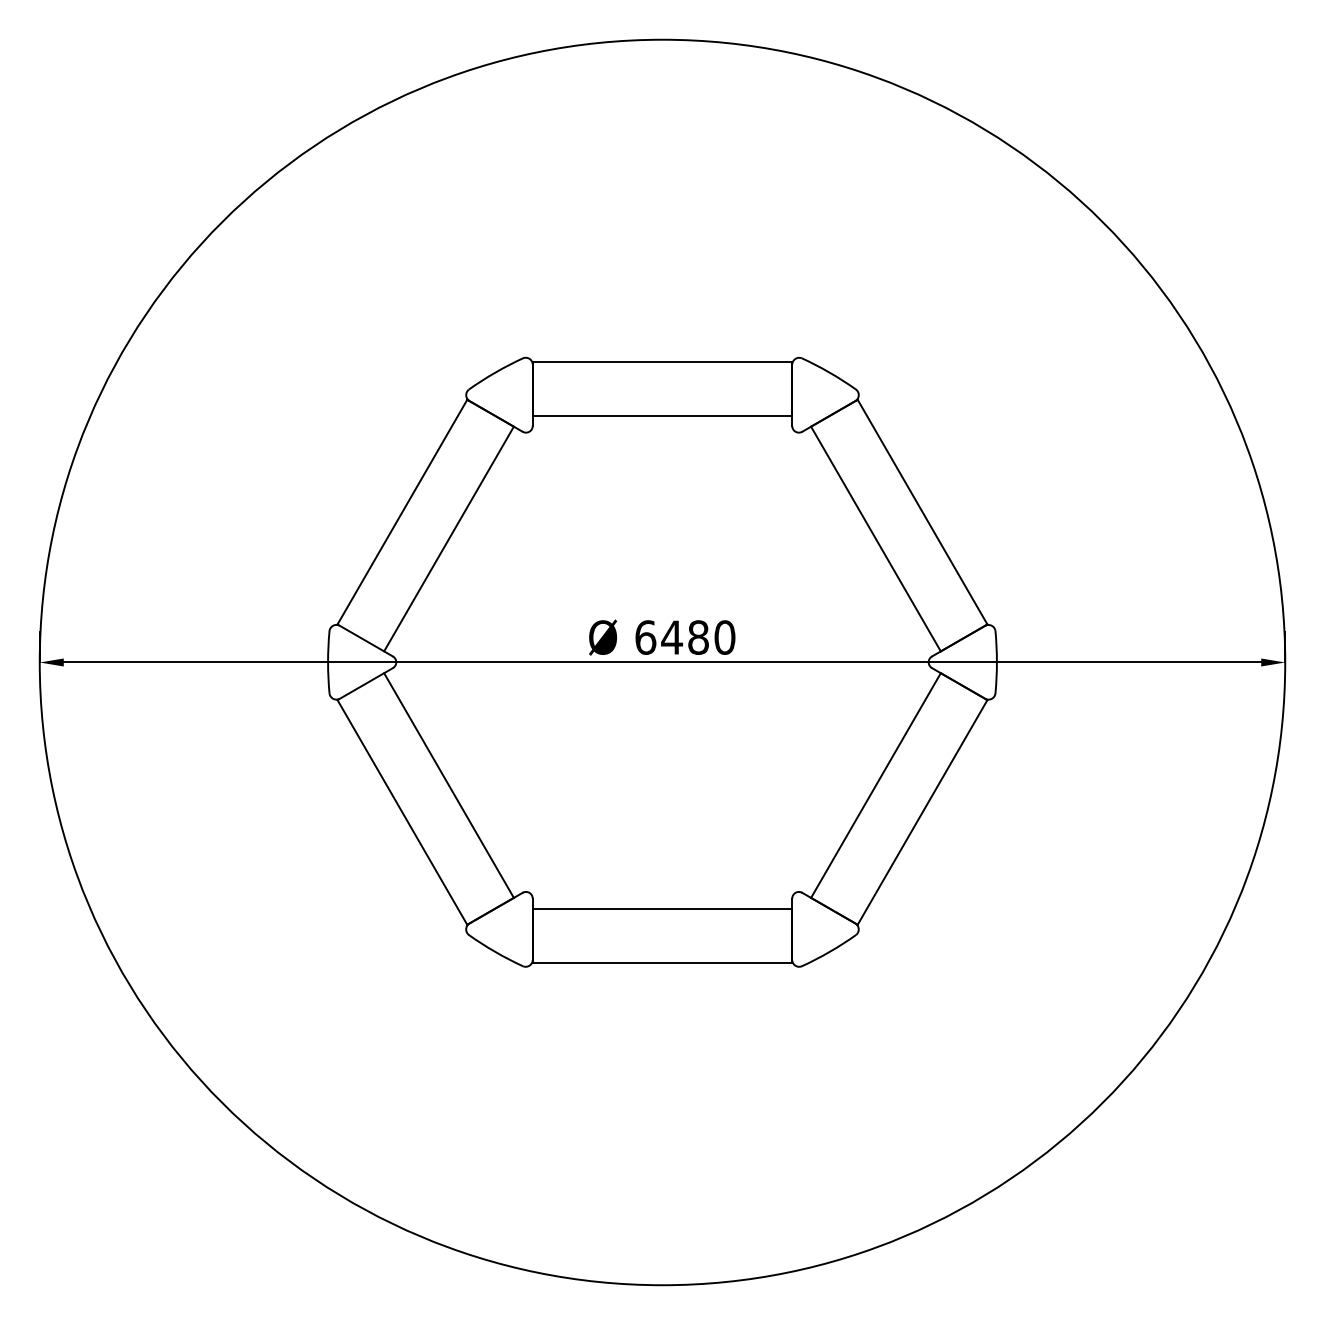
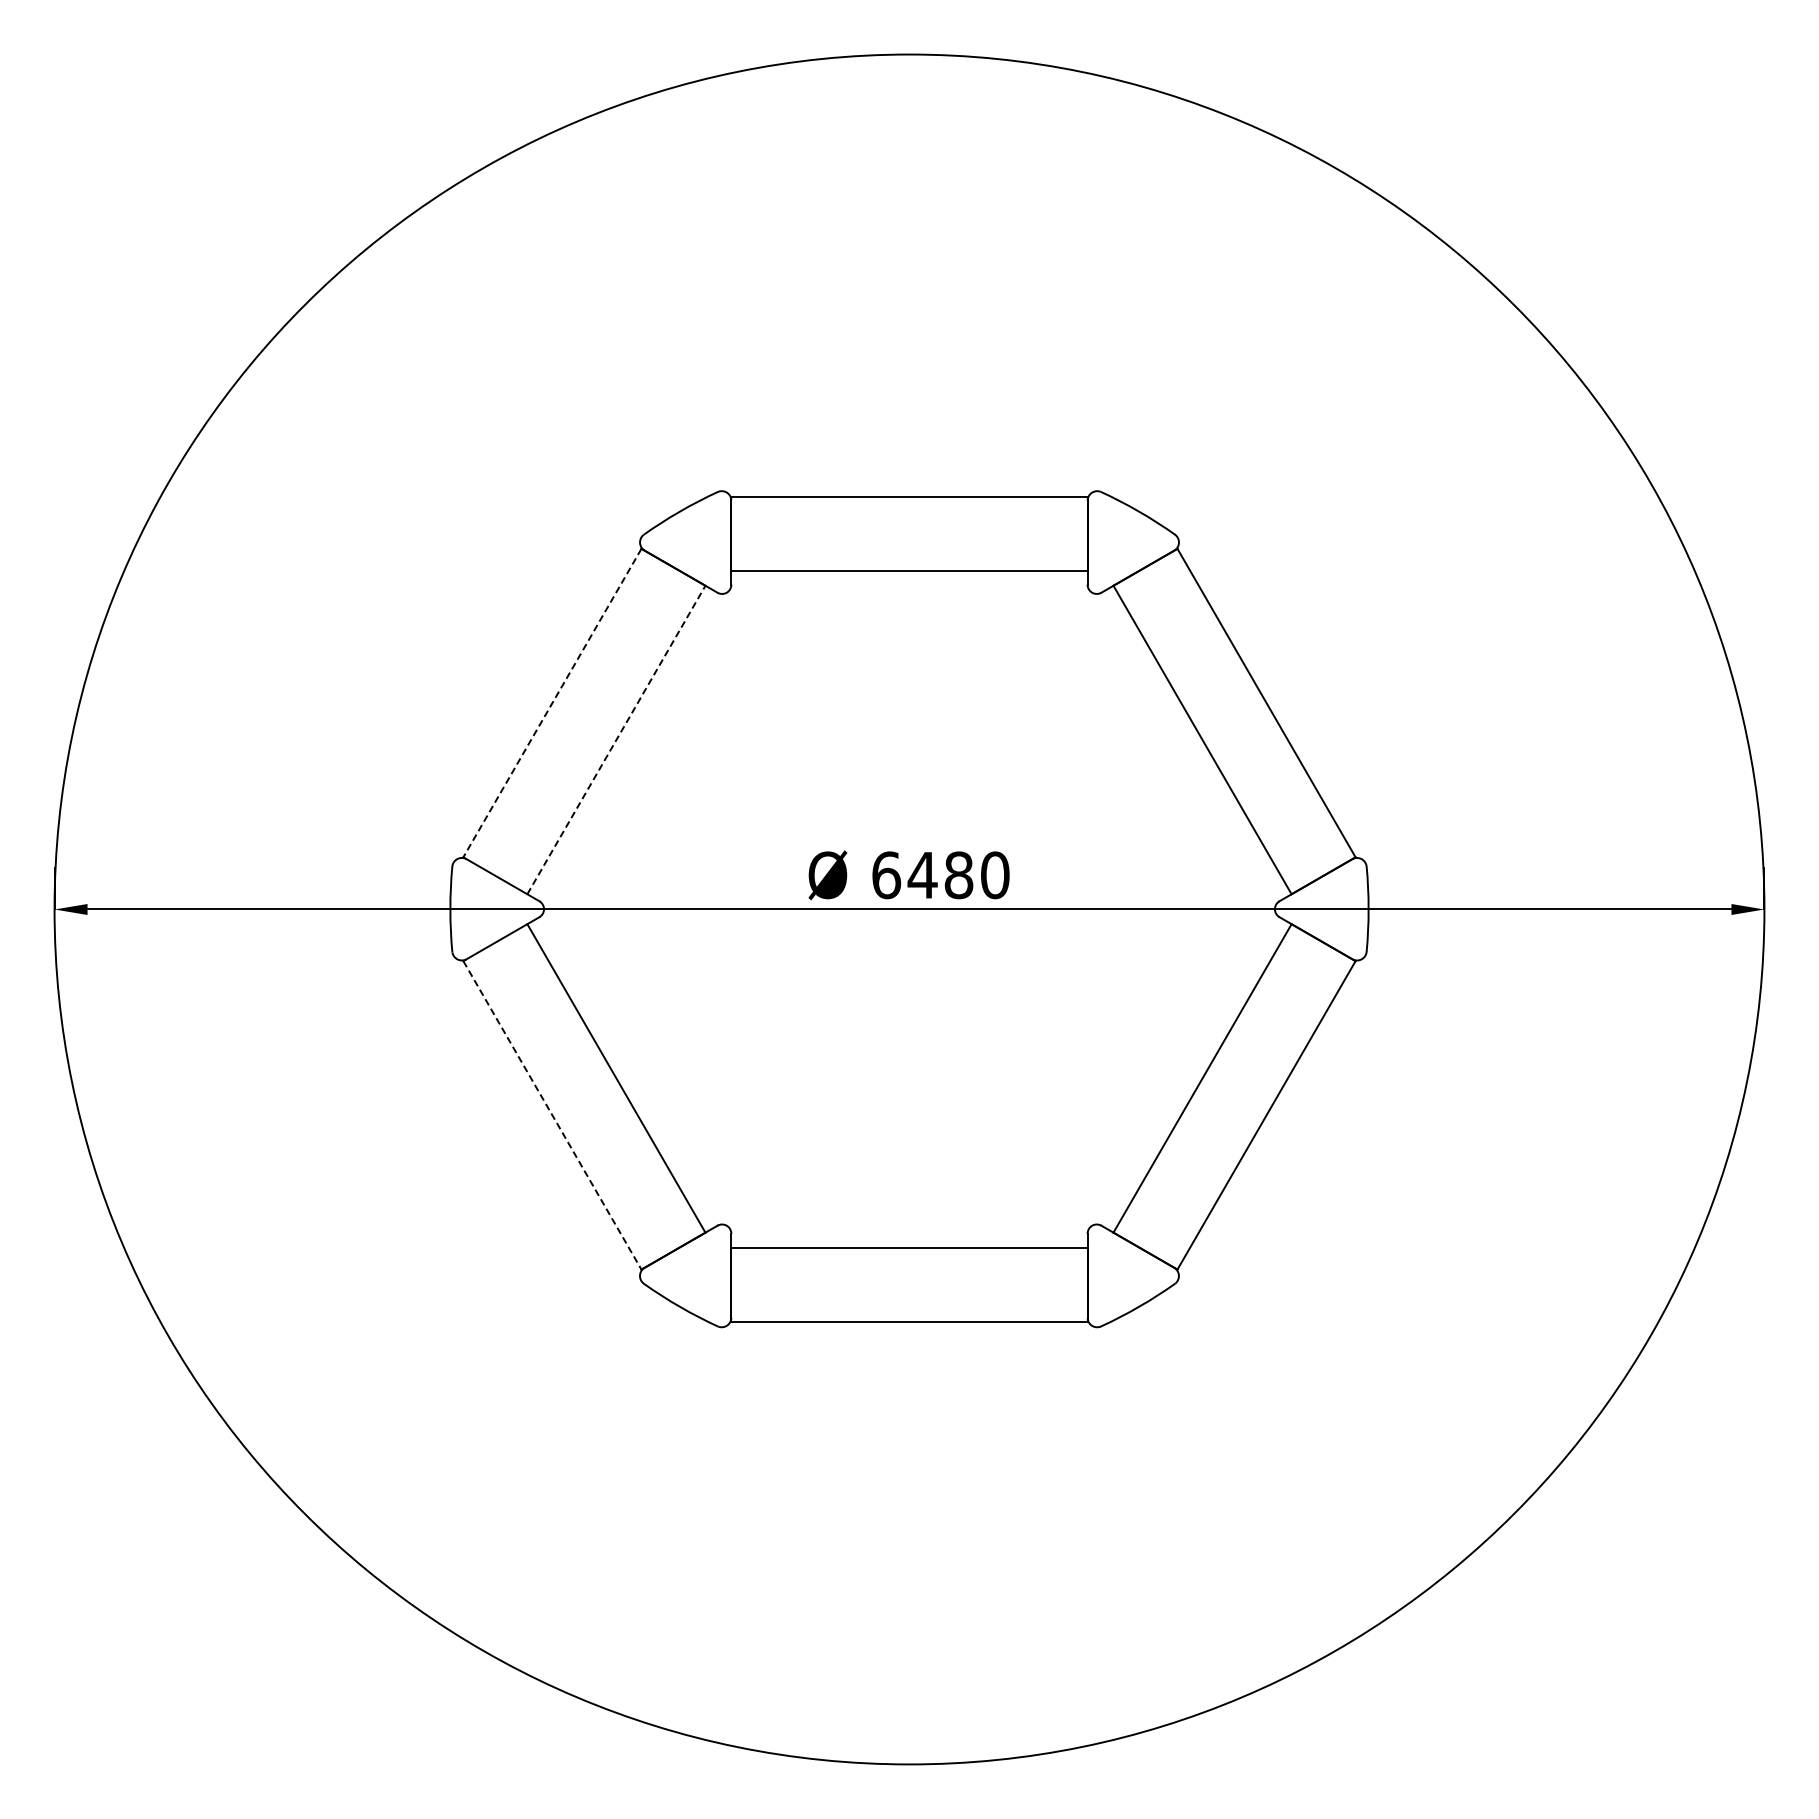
line: (402, 512) -> (552, 703), solid -> dashed
line: (449, 538) -> (616, 739), solid -> dashed
line: (402, 812) -> (552, 1115), solid -> dashed

